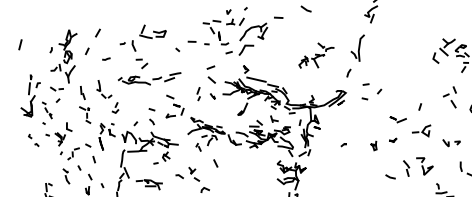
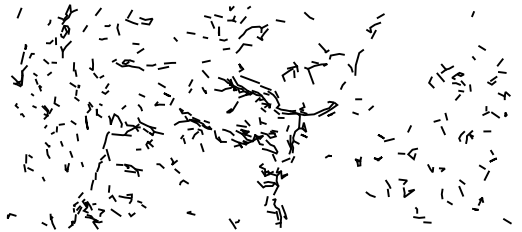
part: (142, 37) -> (128, 22), moved
part: (315, 55) -> (312, 63), size x1.67
line: (216, 163) -> (202, 147), moved

